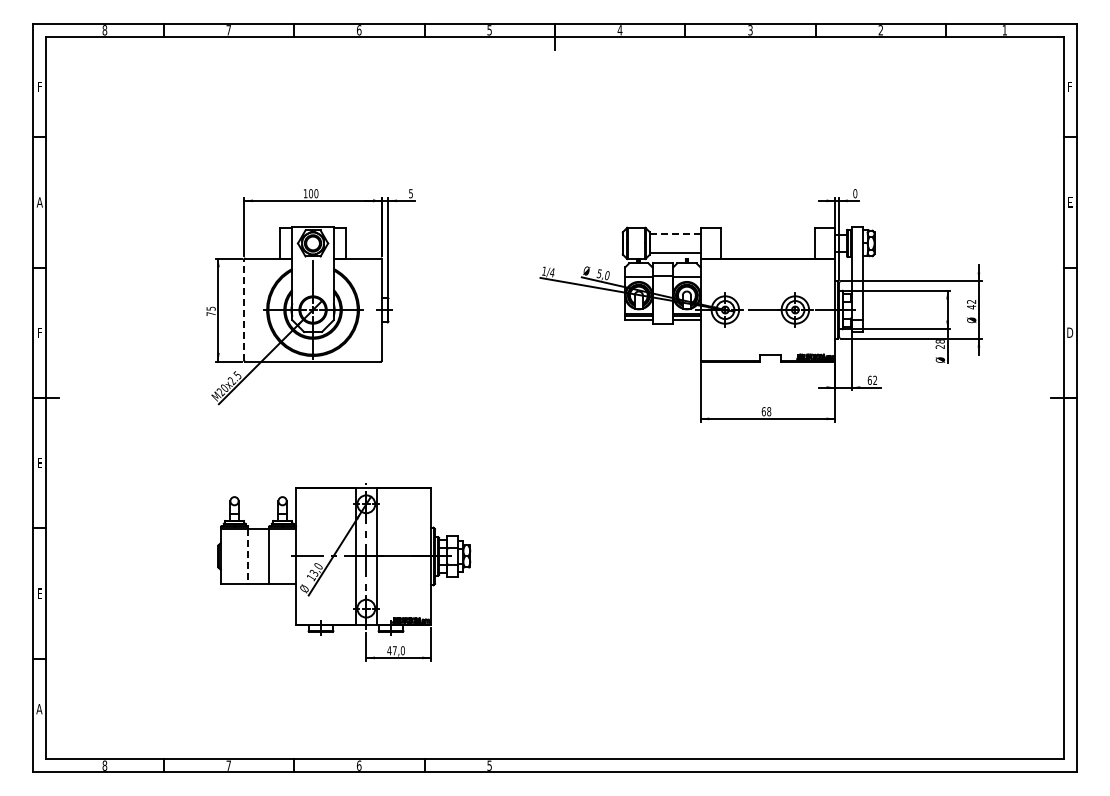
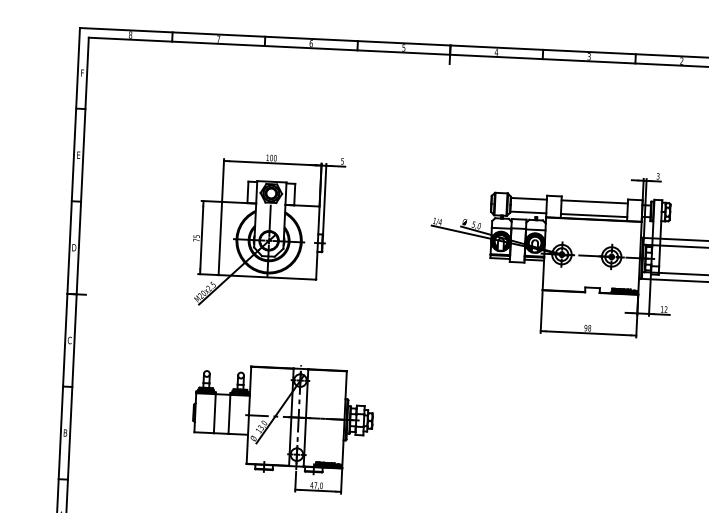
text: (855, 193) -> (658, 176), 0 -> 3
text: (39, 202) -> (78, 155), A -> E
line: (674, 233) -> (528, 198), dashed -> solid
line: (767, 233) -> (594, 201), added
line: (767, 253) -> (593, 215), added
line: (244, 309) -> (220, 238), dashed -> solid
text: (39, 332) -> (74, 247), F -> D
text: (869, 379) -> (662, 308), 62 -> 12
text: (763, 411) -> (585, 327), 68 -> 98
text: (39, 463) -> (69, 340), E -> C
line: (248, 556) -> (214, 413), dashed -> solid
text: (39, 593) -> (65, 432), E -> B

